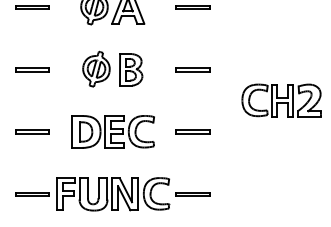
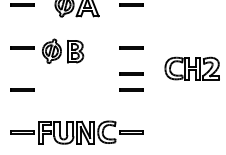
part: (113, 68) -> (63, 50), moved
line: (192, 107) -> (131, 73), added
part: (113, 131) -> (77, 89), removed

